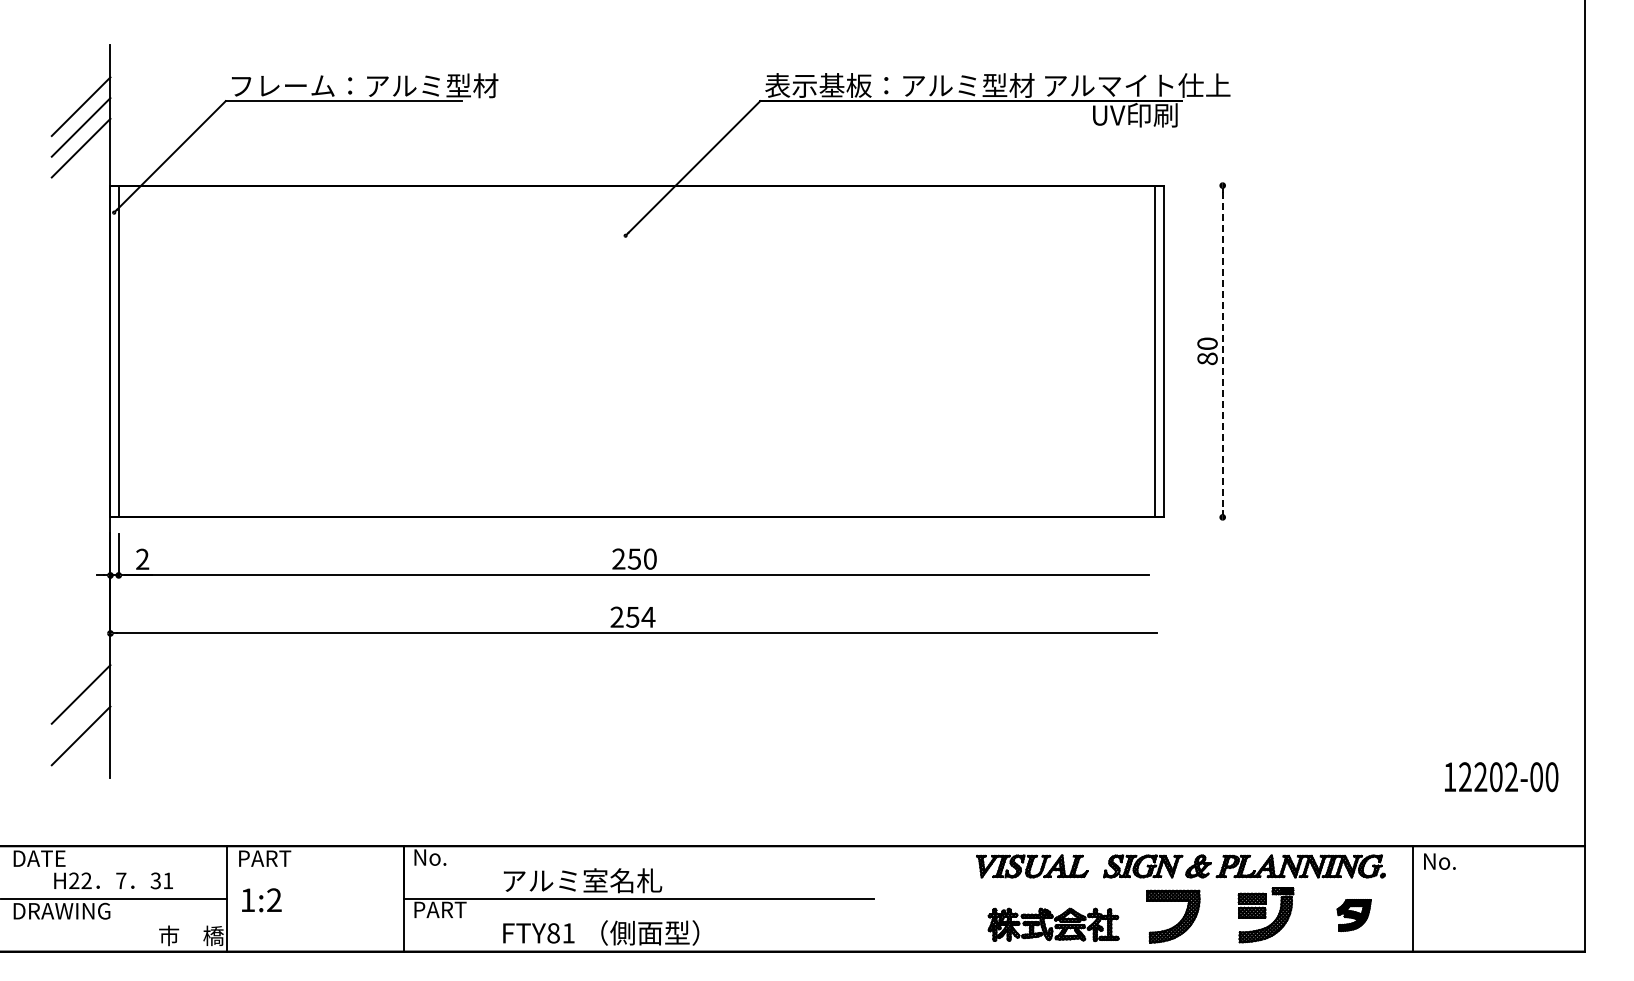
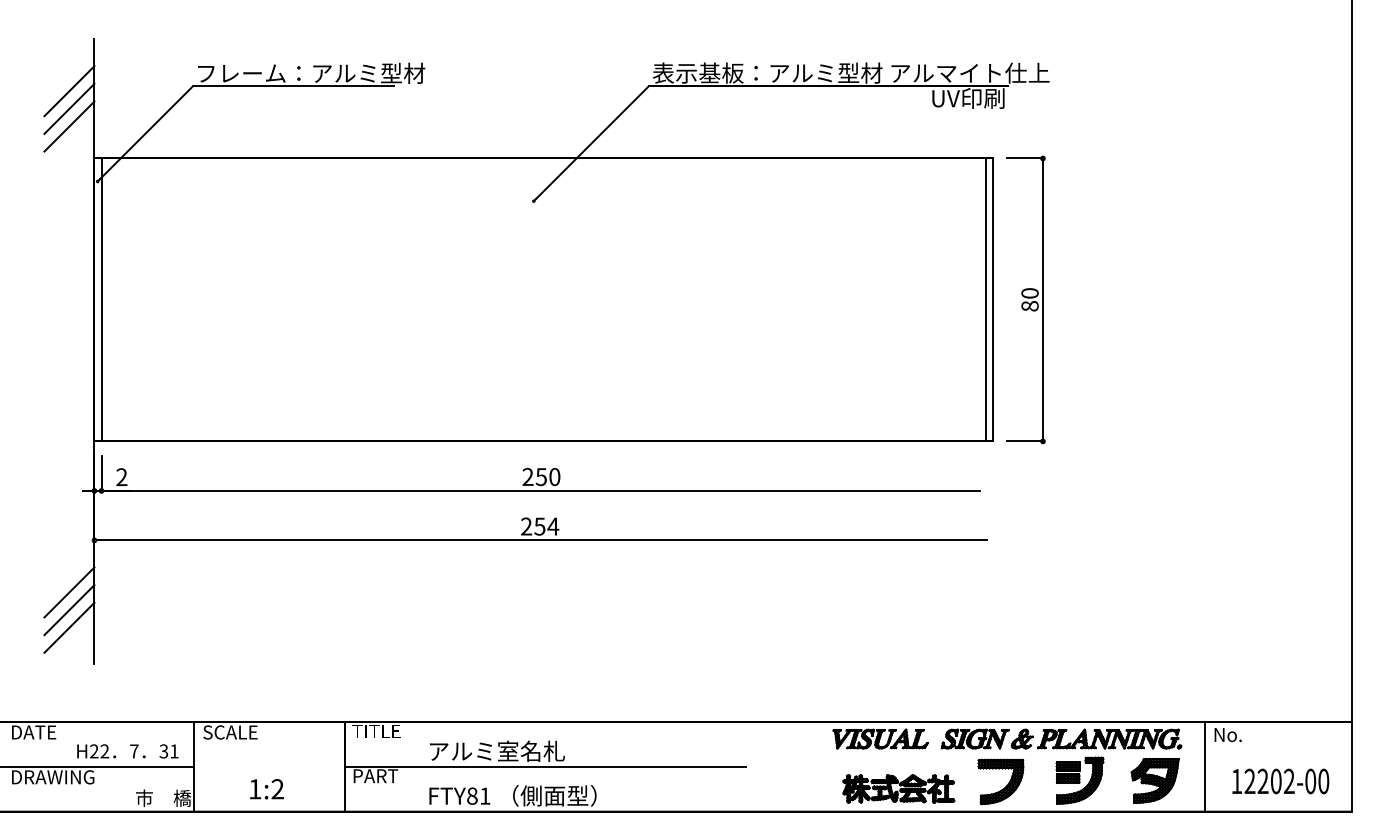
line: (1201, 185) -> (1024, 158), added
line: (1222, 351) -> (1042, 299), dashed -> solid
line: (1201, 517) -> (1024, 441), added
line: (80, 714) -> (68, 609), added
text: (1501, 777) -> (1280, 781), moved
text: (440, 857) -> (375, 731), No. -> TITLE
text: (269, 858) -> (230, 732), PART -> SCALE
text: (113, 880) -> (127, 751), moved
text: (261, 900) -> (266, 789), moved
part: (1353, 915) -> (1154, 780), size x1.67

